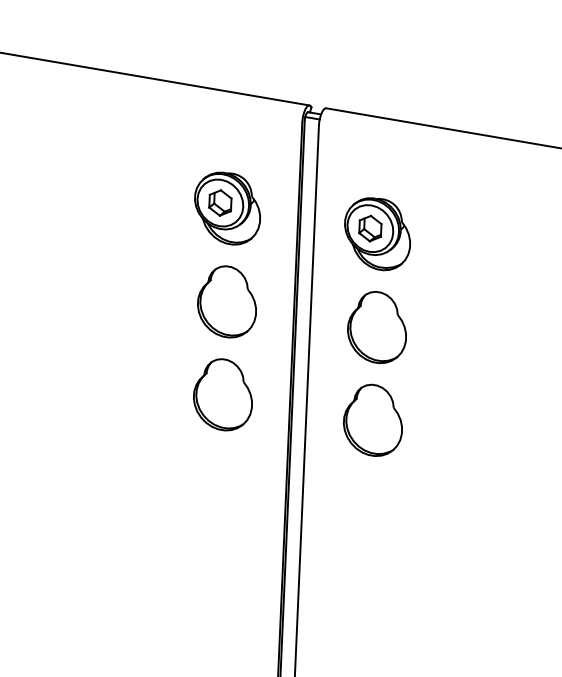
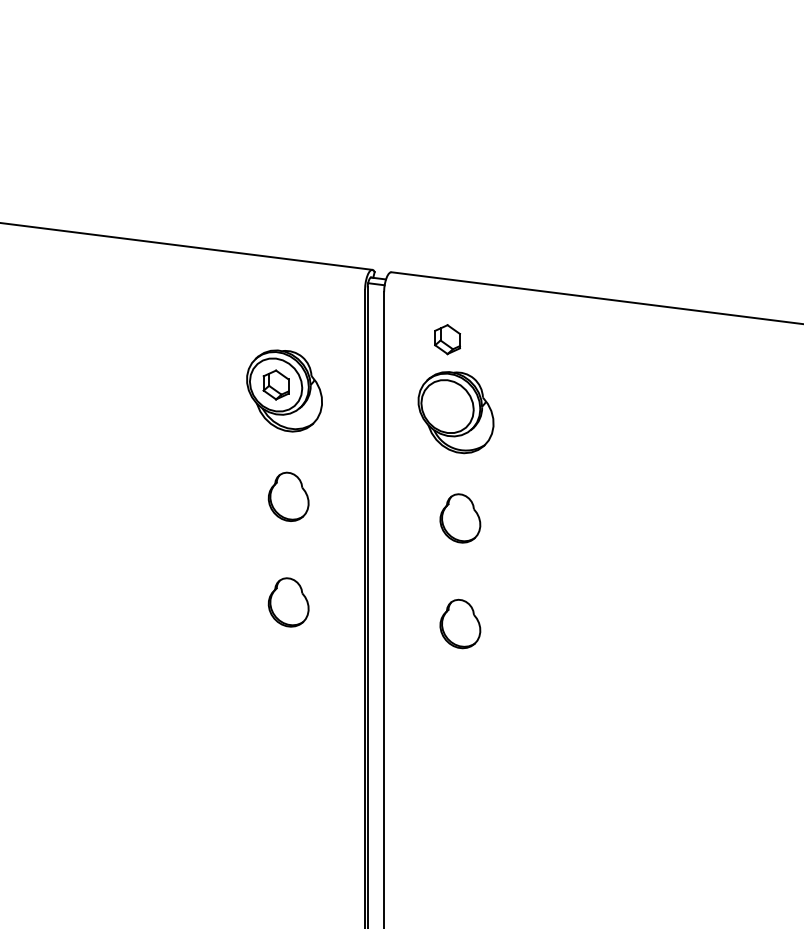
part: (370, 228) -> (447, 339), moved
part: (227, 301) -> (288, 496), size x0.6
part: (377, 327) -> (460, 518), size x0.6
part: (222, 394) -> (288, 602), size x0.6
part: (373, 419) -> (460, 623), size x0.6

